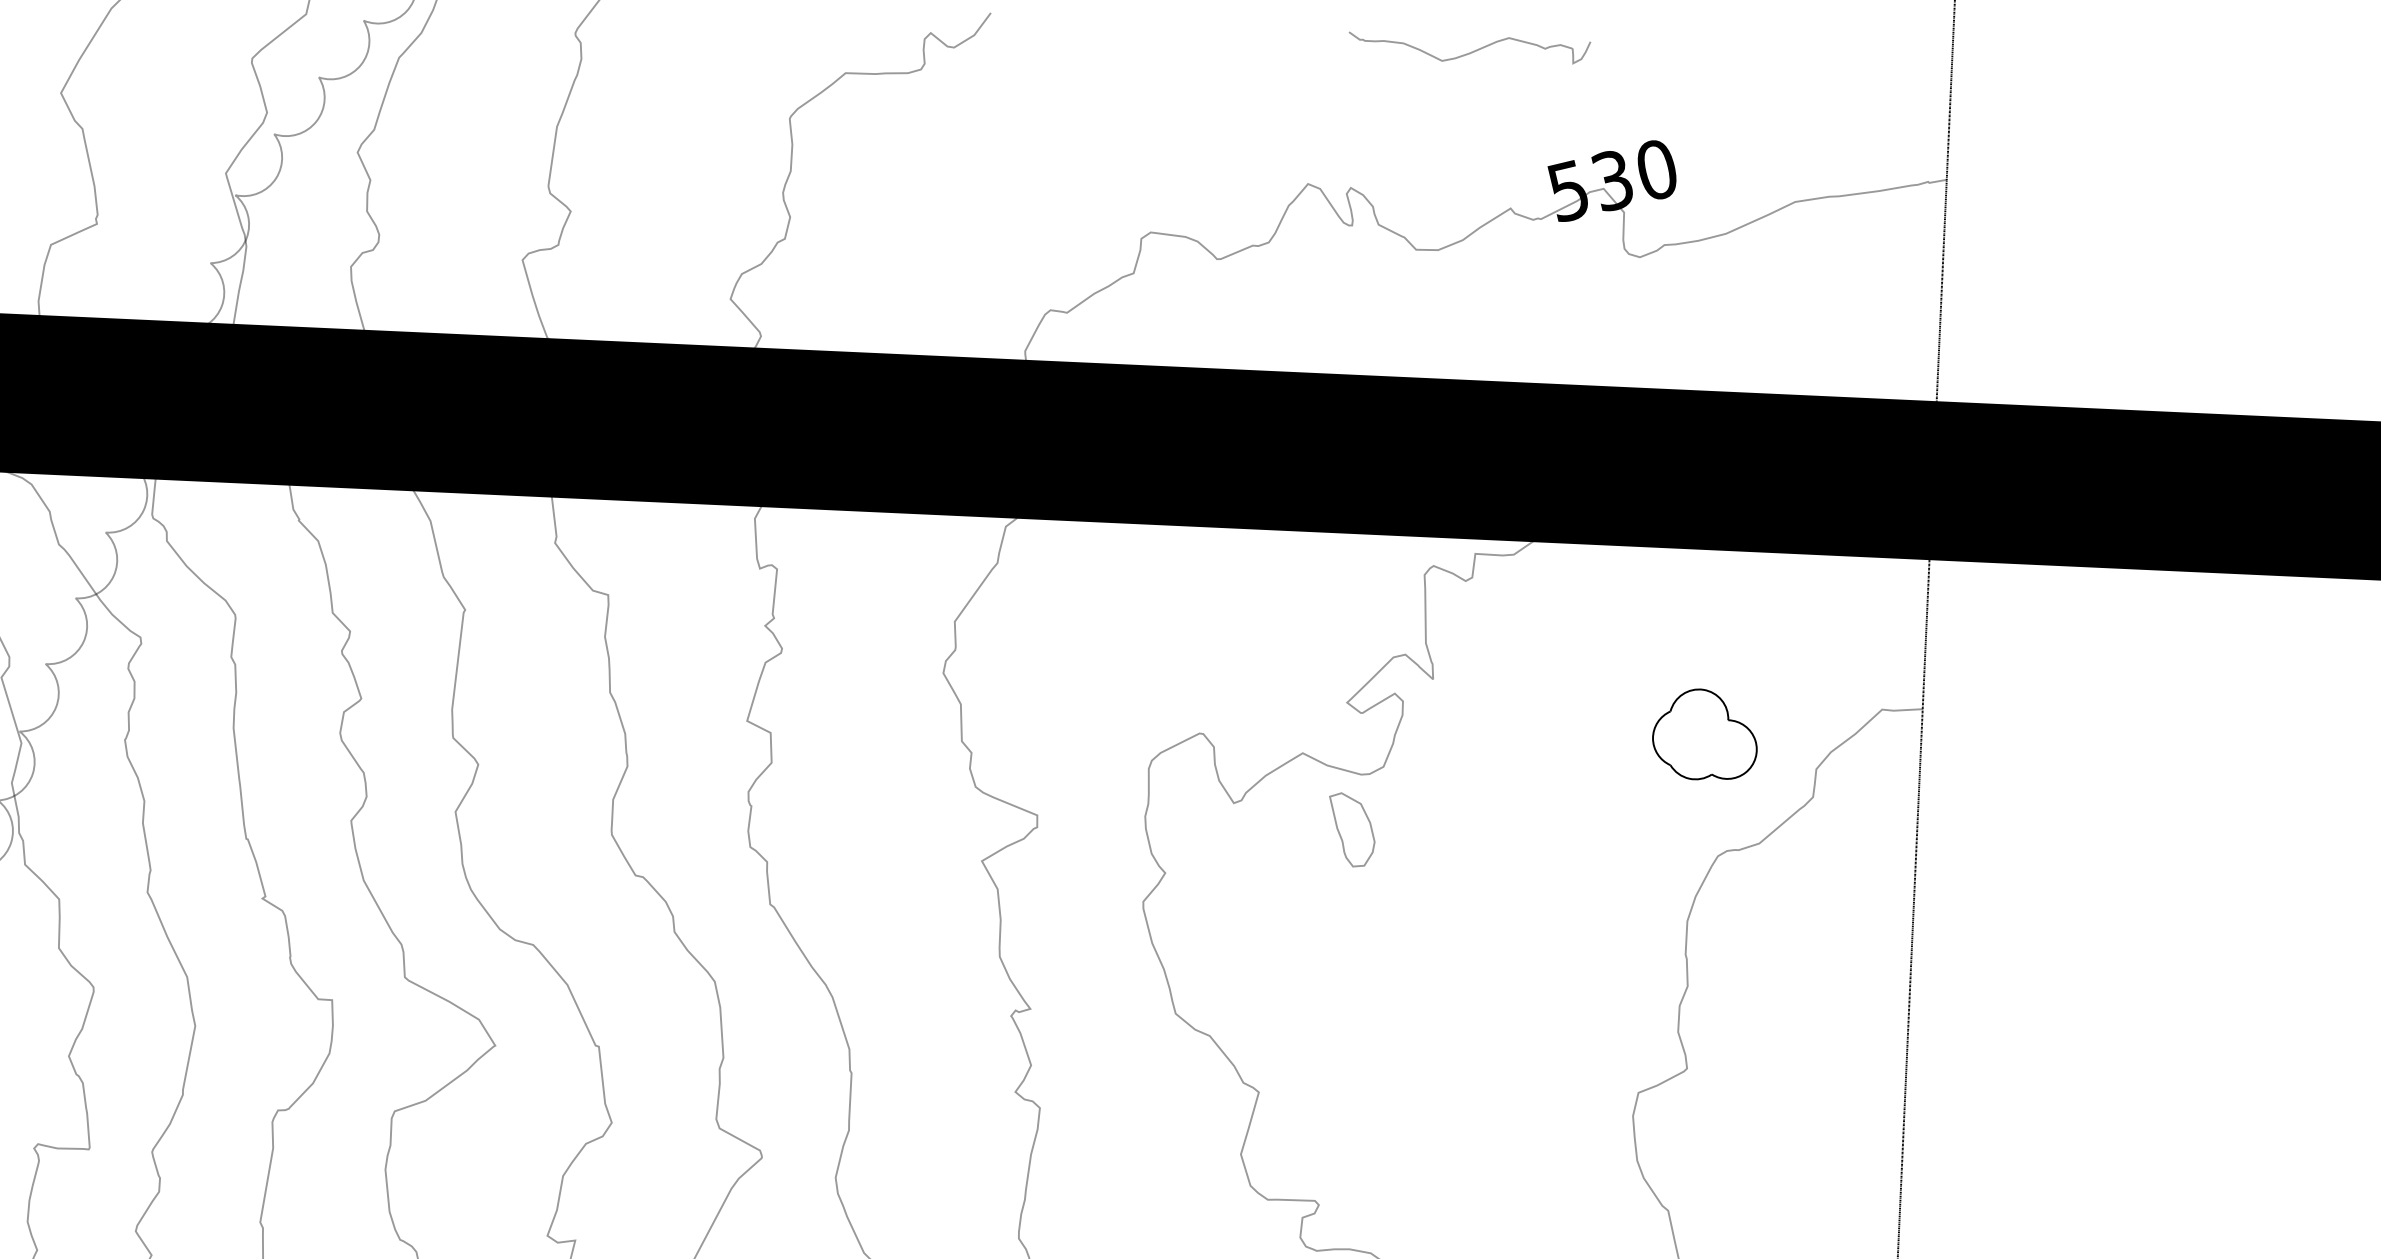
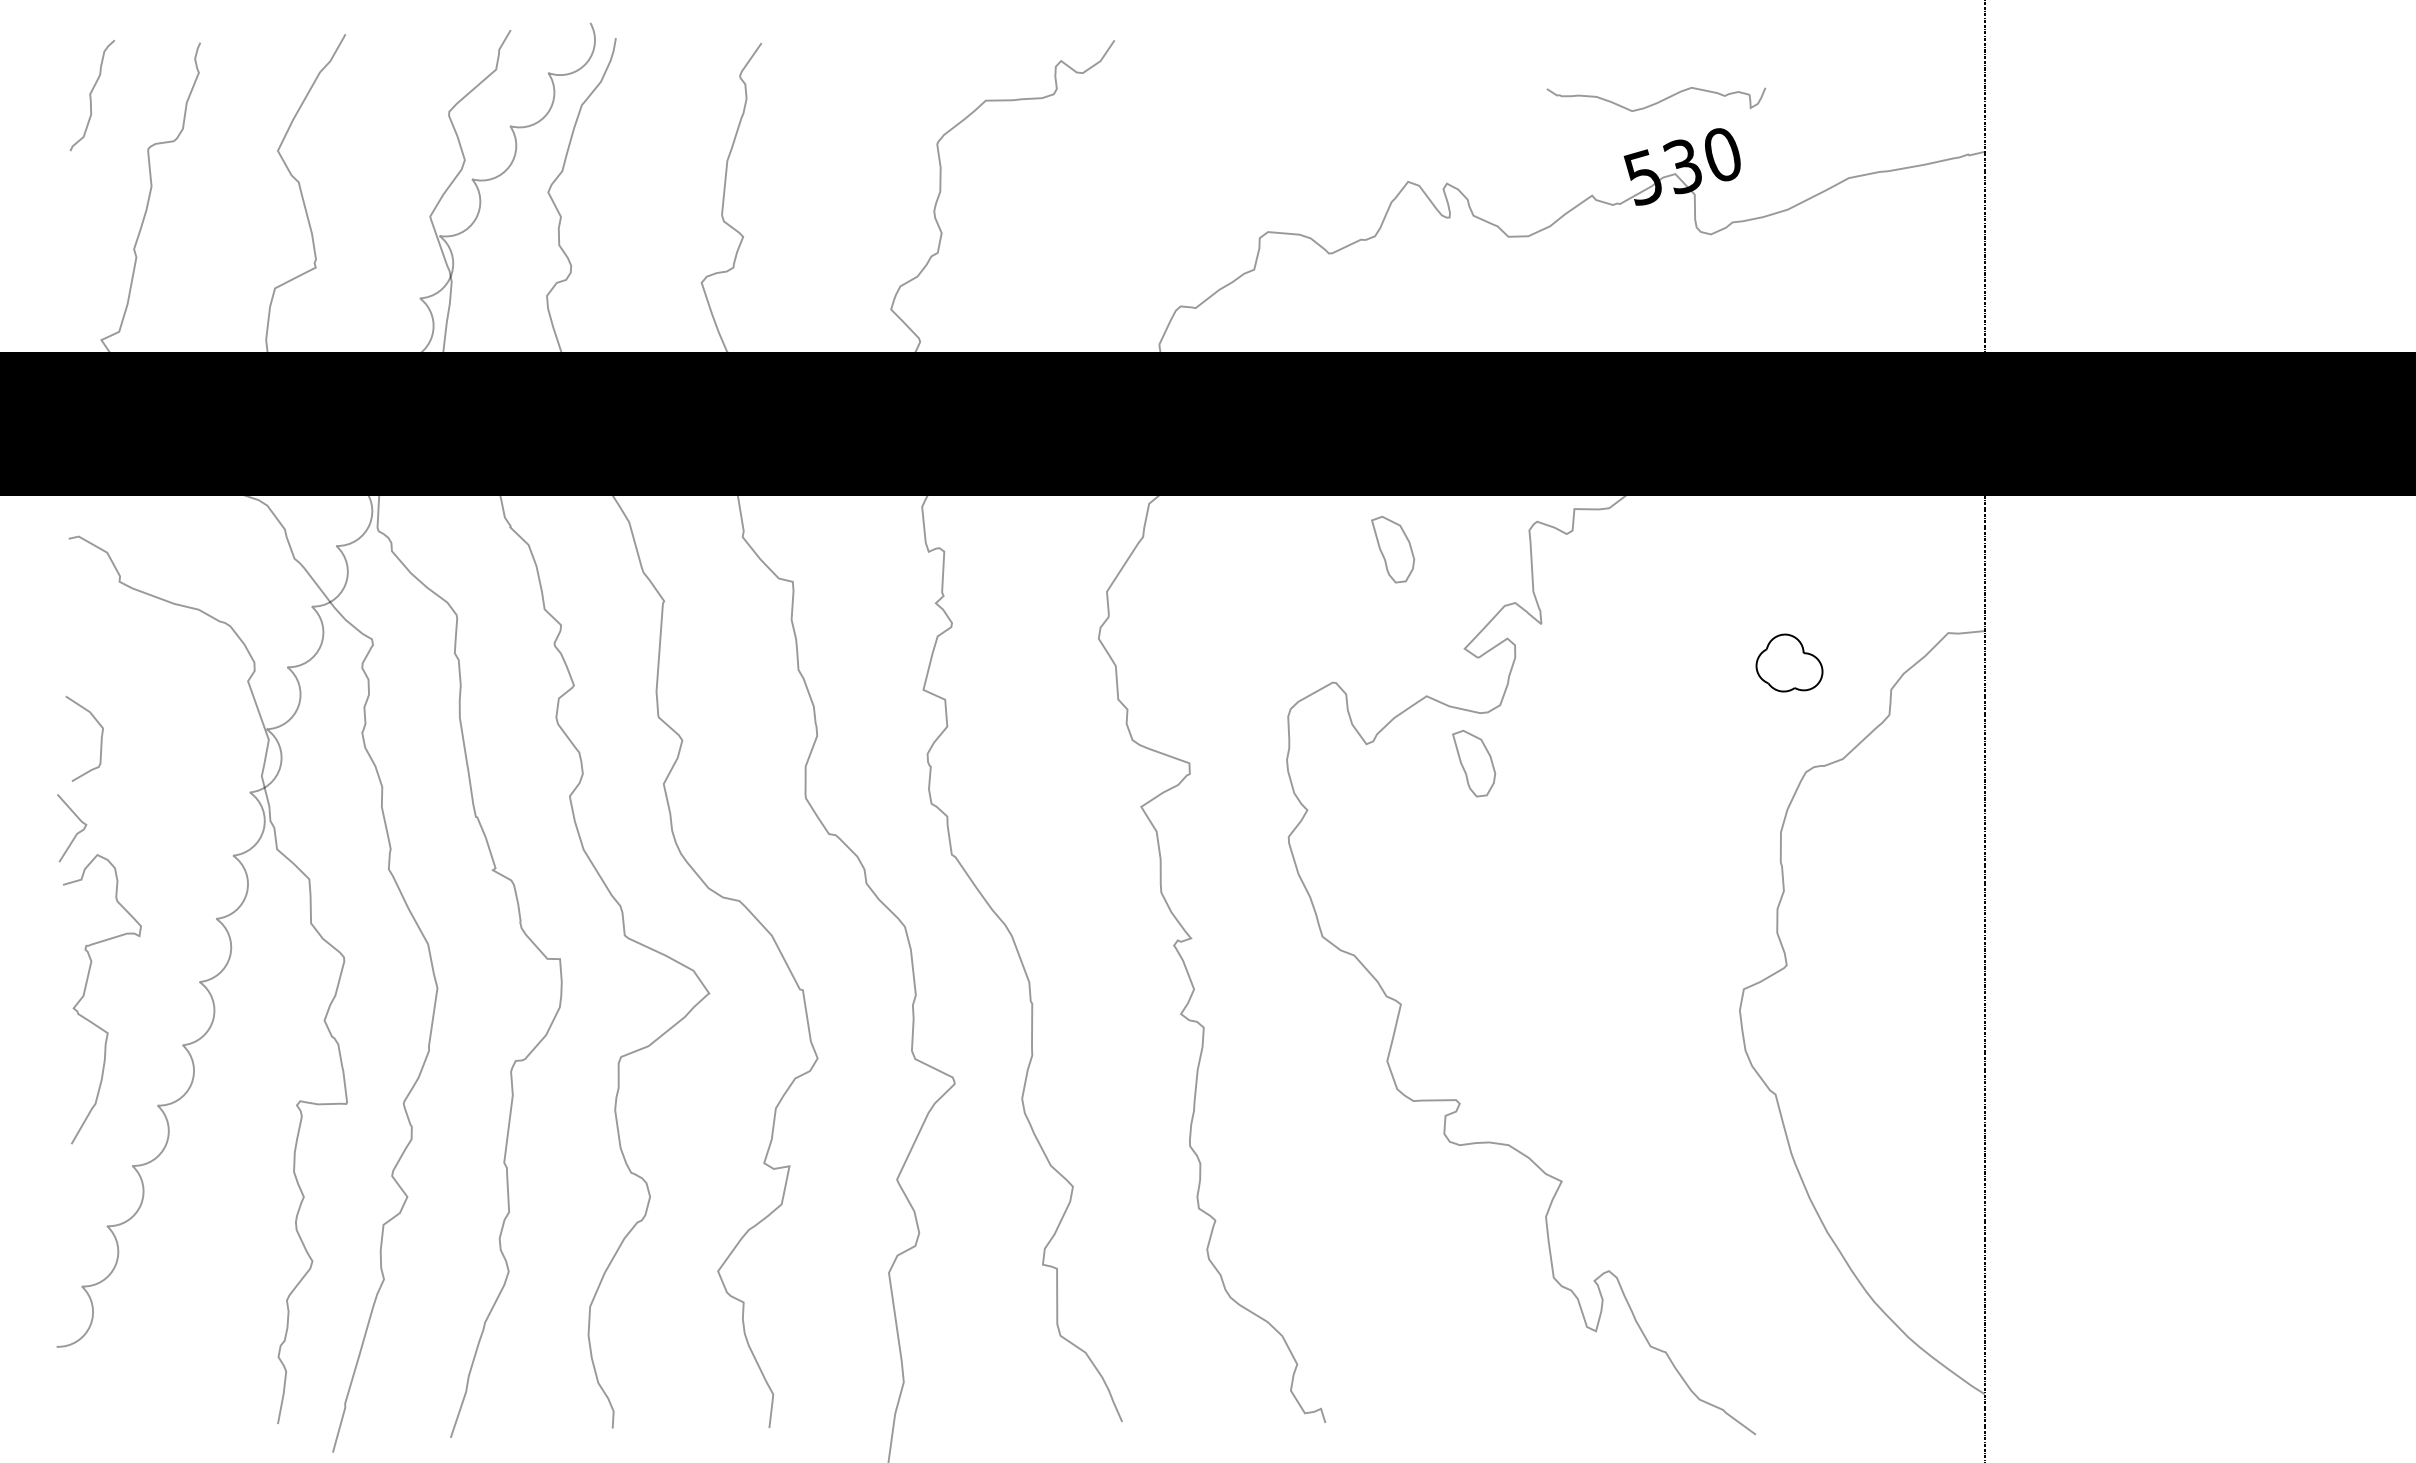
curve: (1469, 52) -> (1656, 102), moved
part: (1272, 589) -> (1392, 549), added
part: (1705, 734) -> (1789, 662), size x0.7

